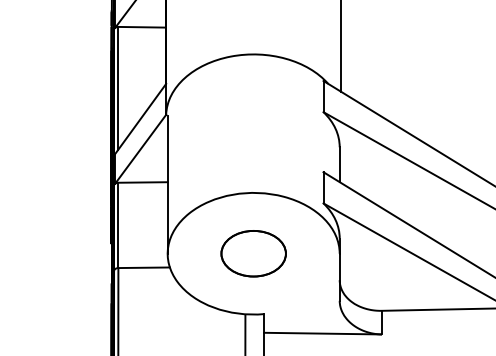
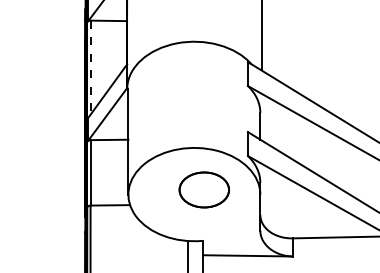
line: (118, 88) -> (90, 67), solid -> dashed
part: (253, 253) -> (204, 189), moved

